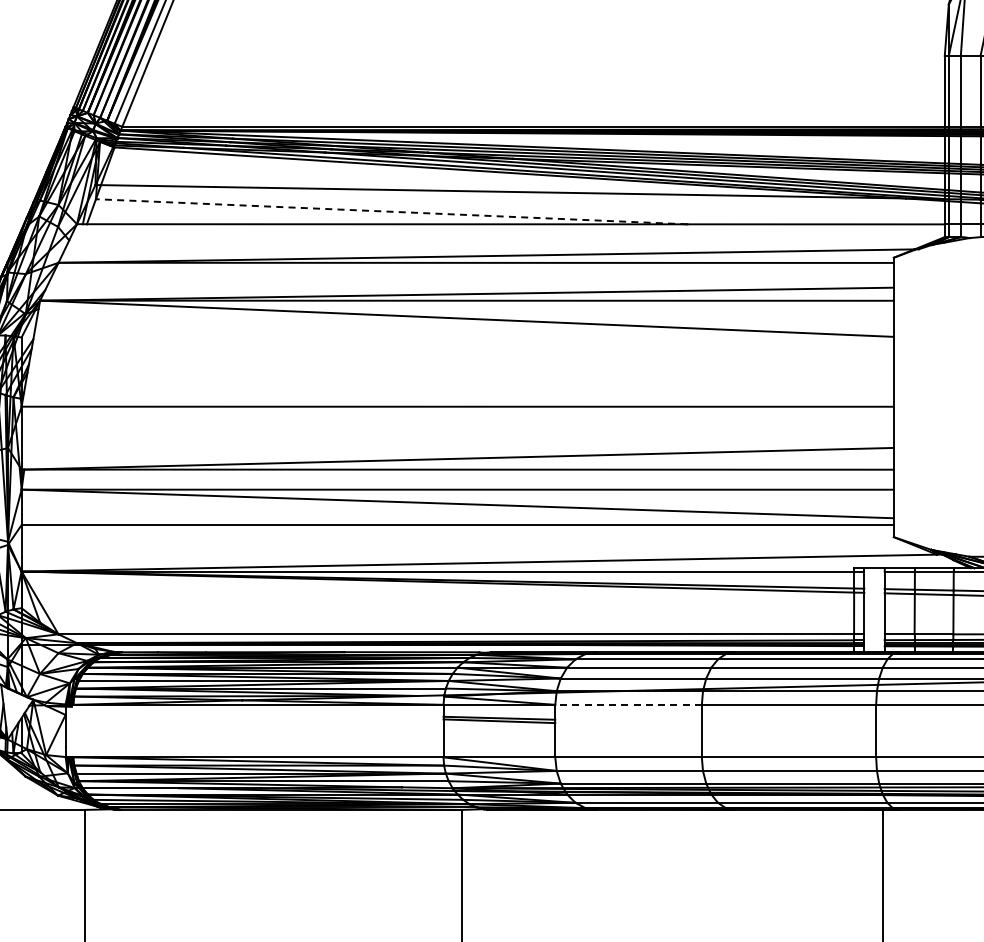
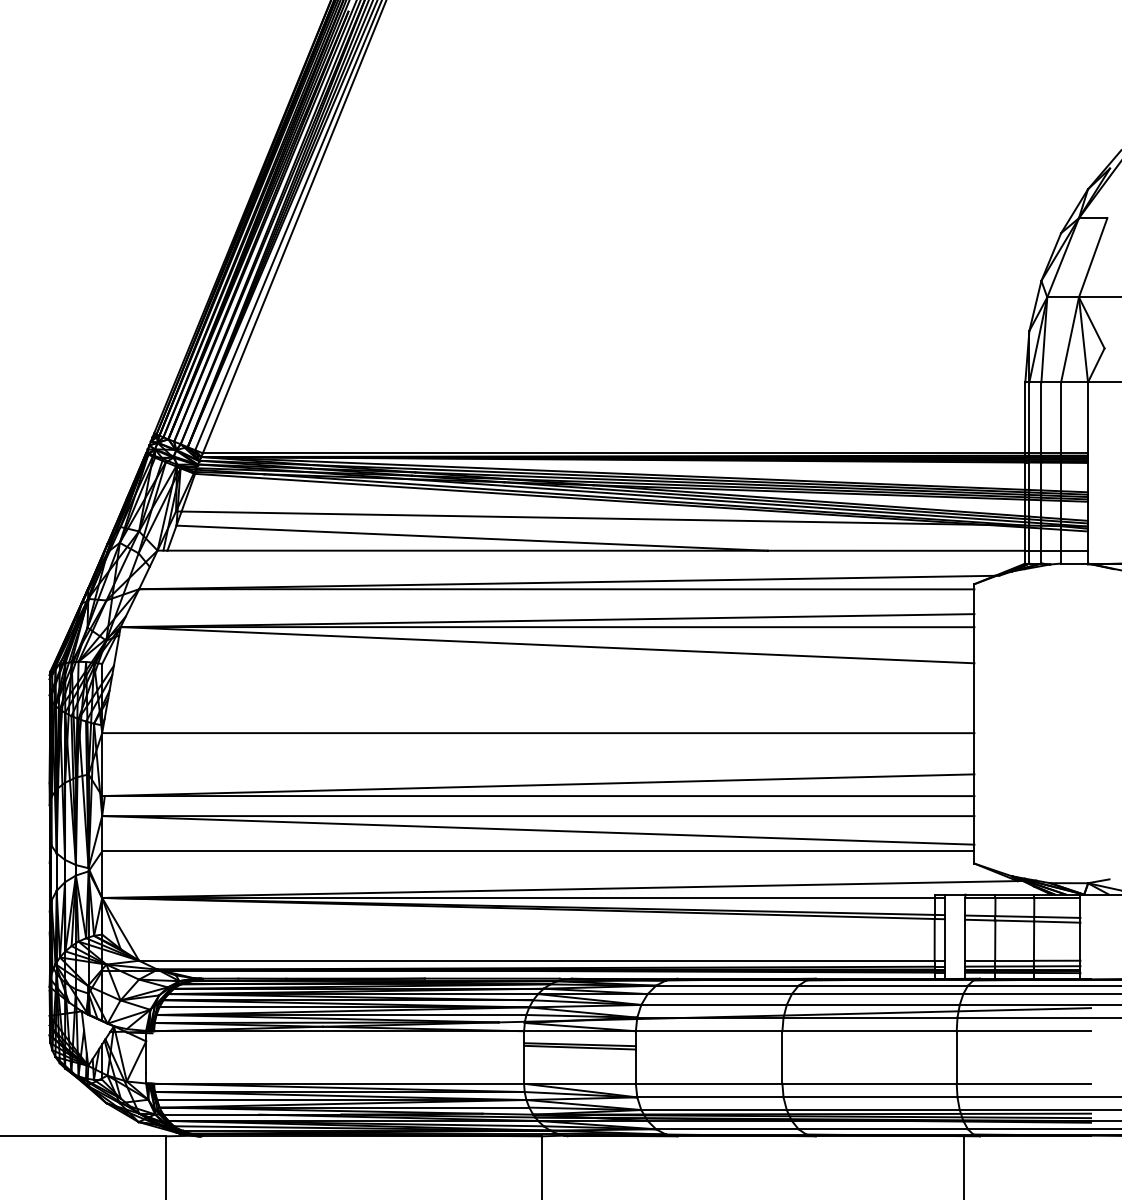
line: (391, 212) -> (472, 538), dashed -> solid
line: (627, 705) -> (708, 1031), dashed -> solid

